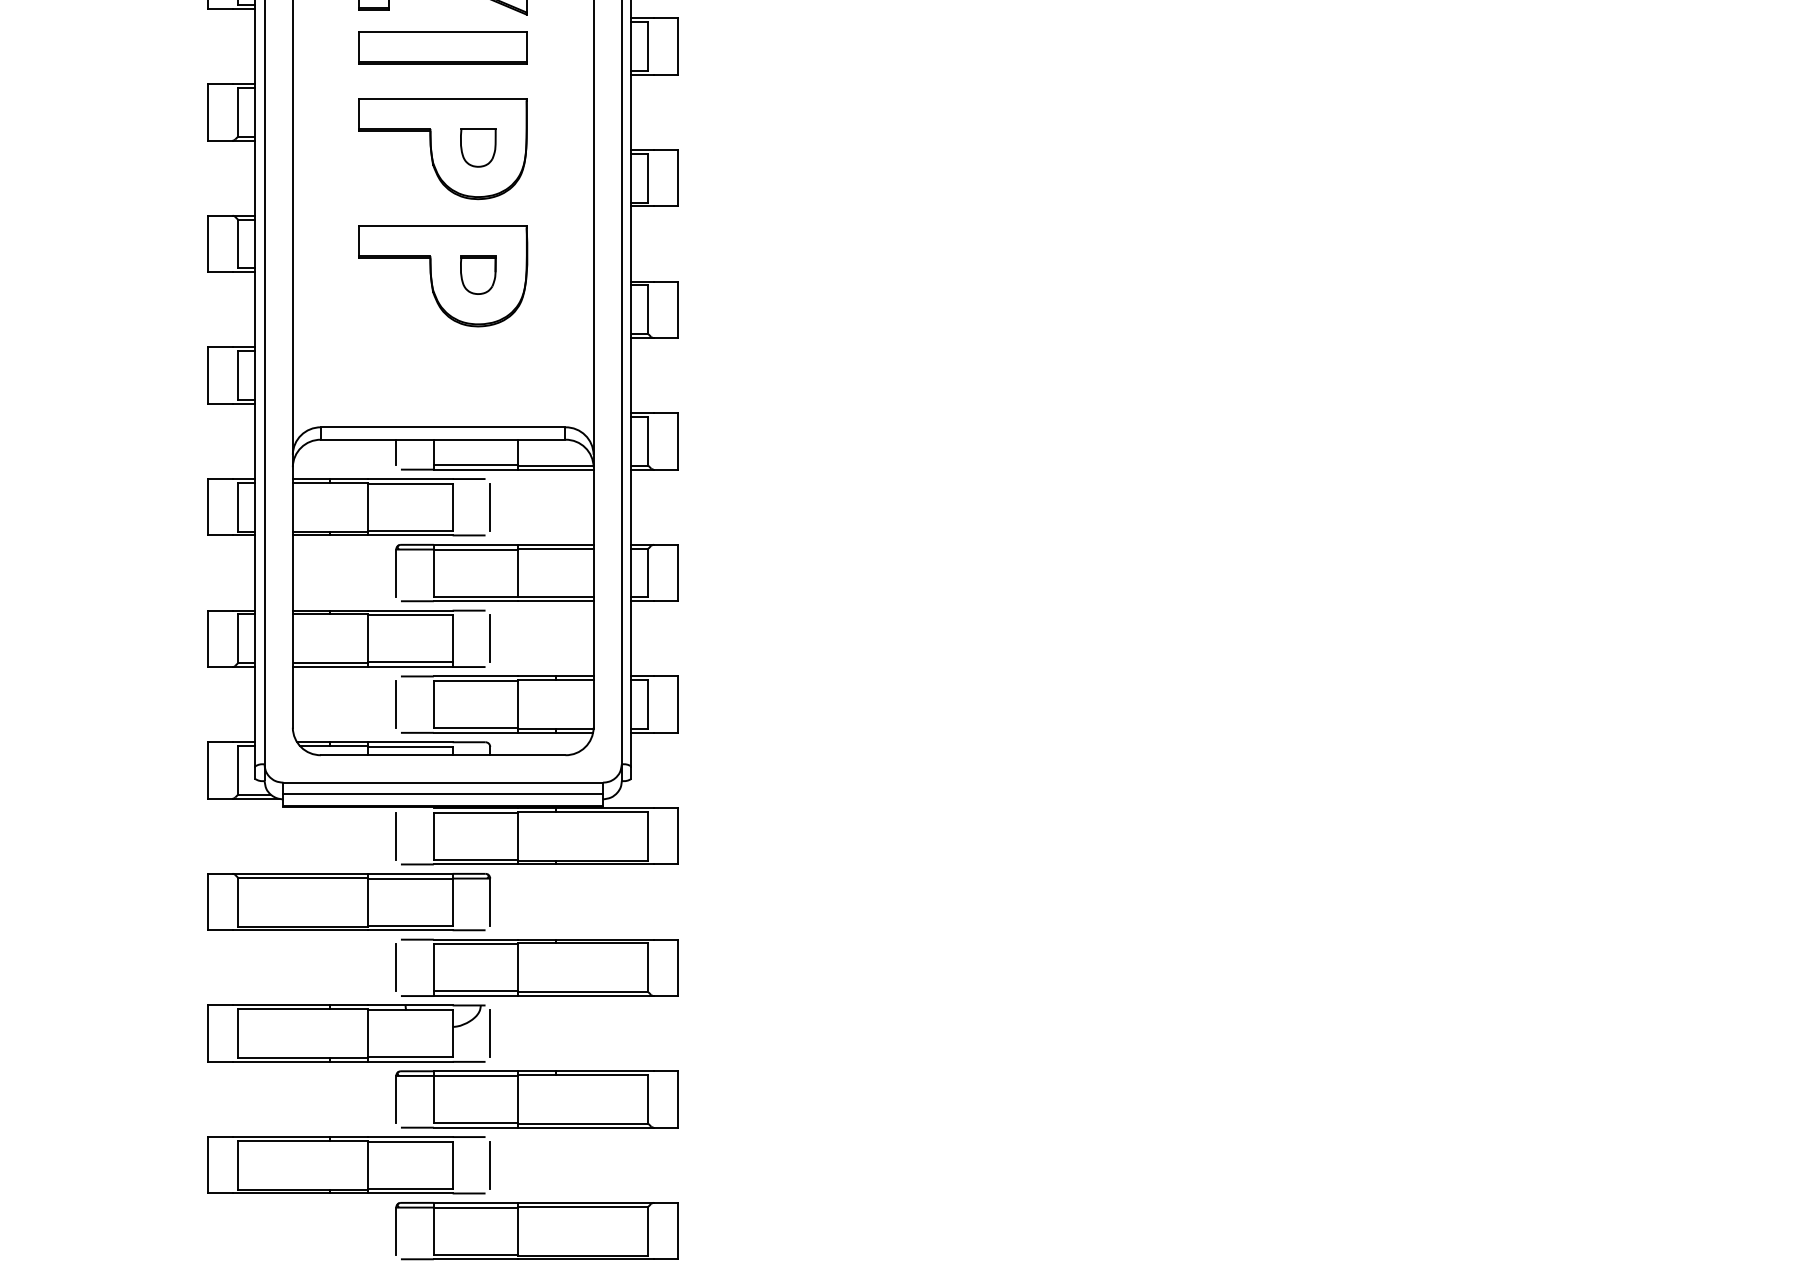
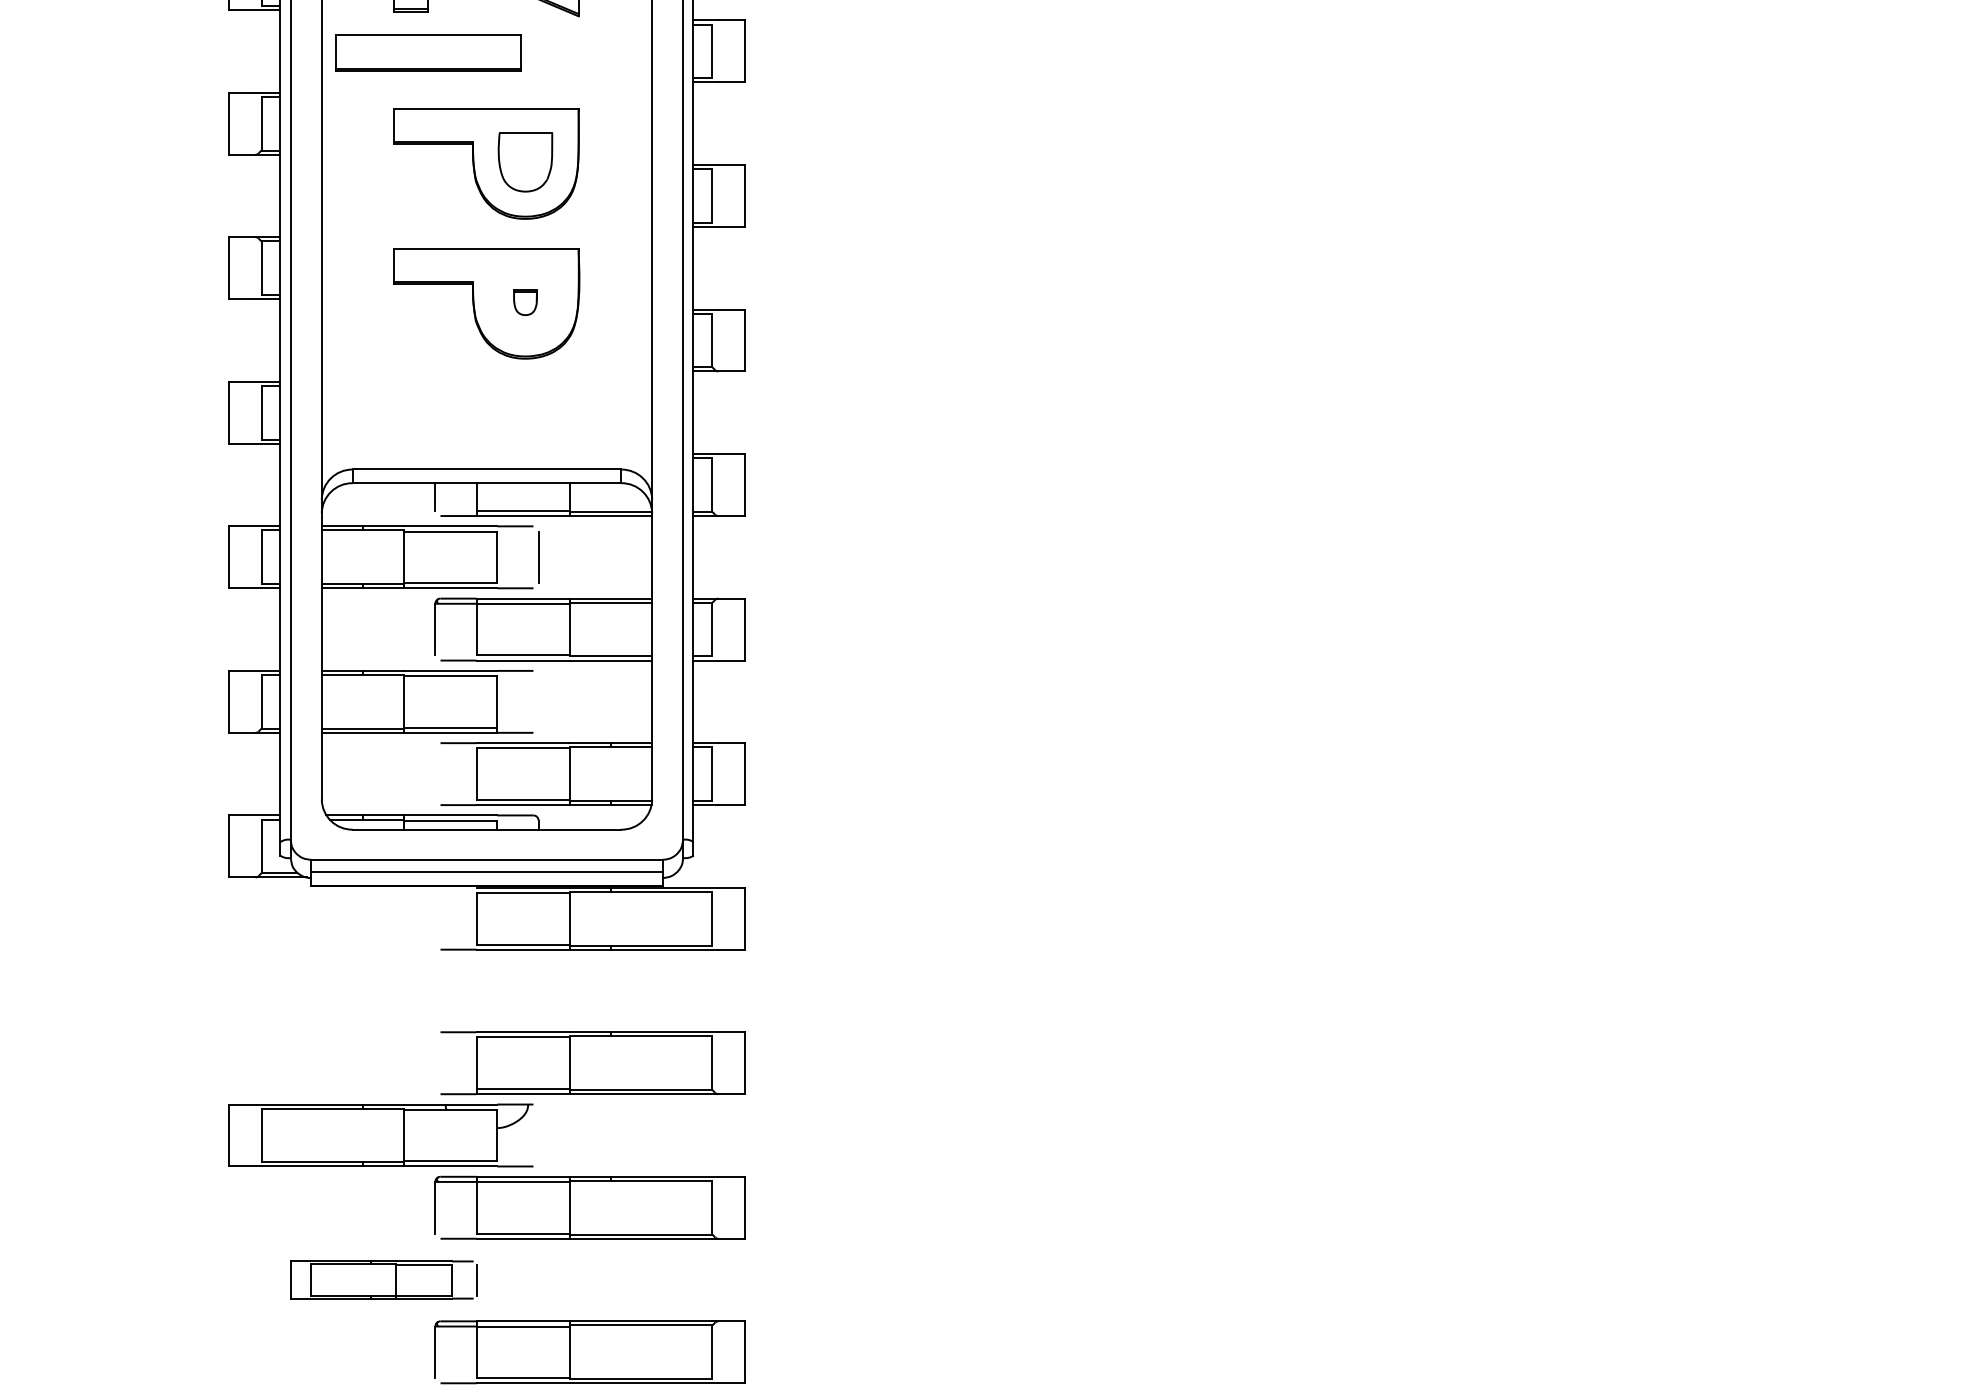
part: (442, 47) -> (428, 52), moved
part: (478, 147) -> (525, 162), size x1.4
part: (478, 275) -> (525, 302), size x0.6
line: (490, 638) -> (538, 701), removed
line: (396, 704) -> (435, 773), removed
line: (396, 836) -> (435, 918), removed
part: (349, 901) -> (383, 990), removed
line: (396, 968) -> (435, 1063), removed
line: (490, 1033) -> (538, 1135), removed
part: (349, 1164) -> (383, 1279), size x0.6

